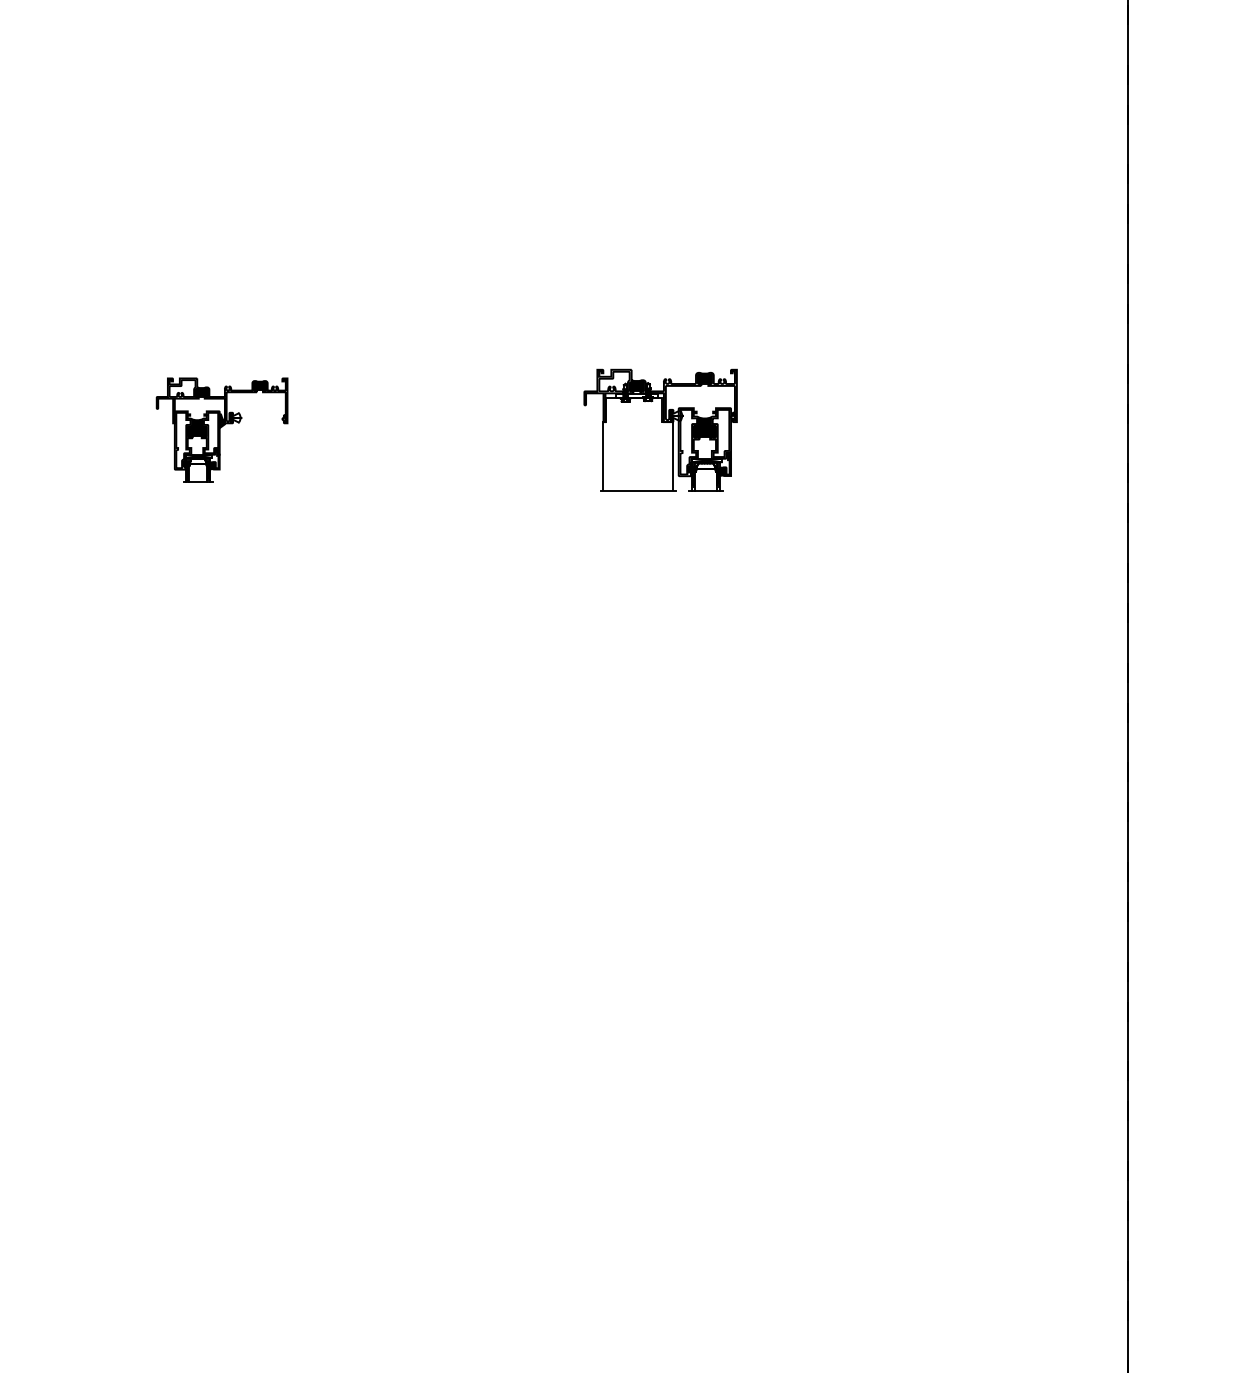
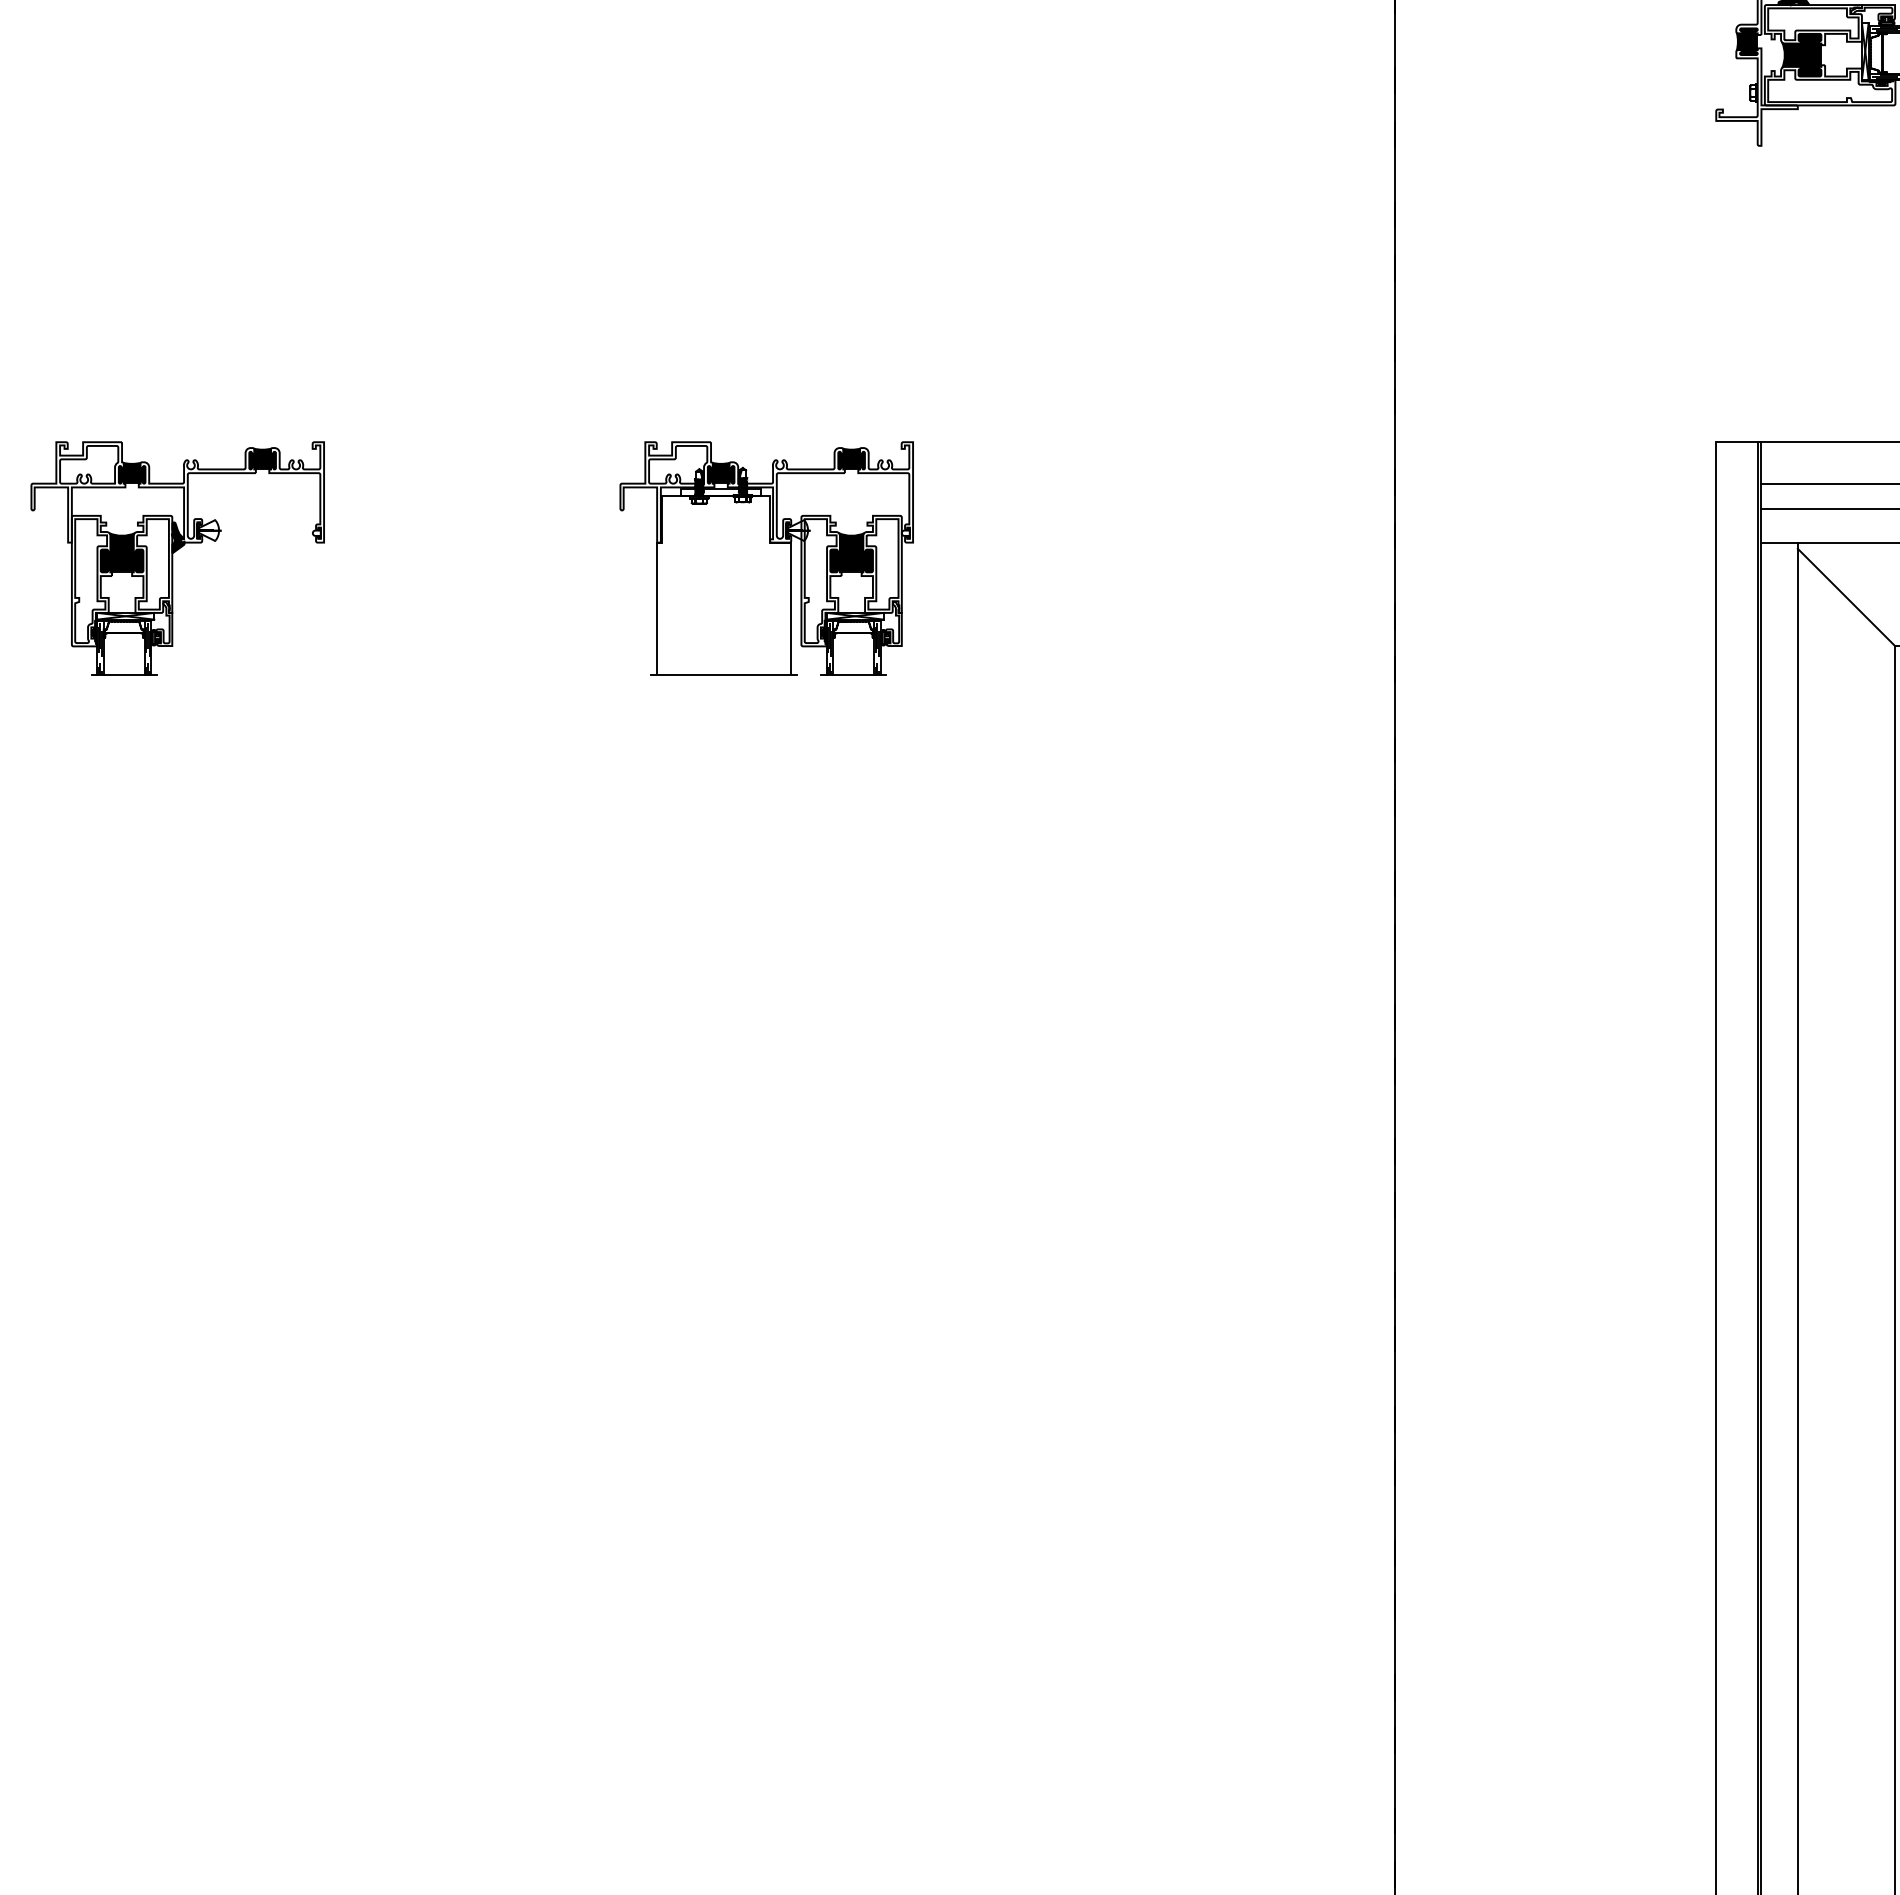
part: (222, 430) -> (177, 558), size x1.67
part: (660, 430) -> (766, 558), size x1.43

